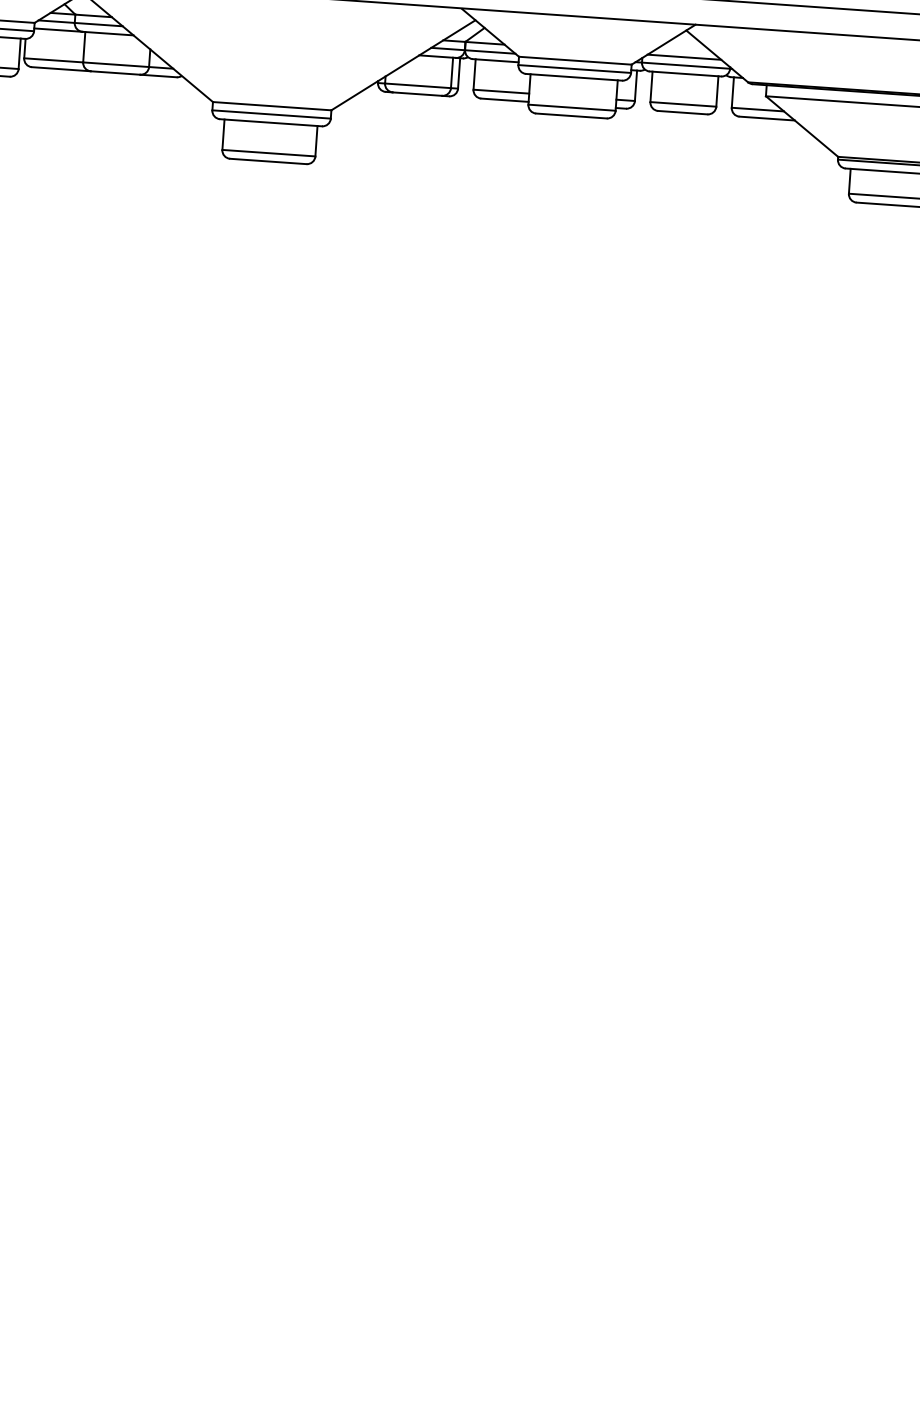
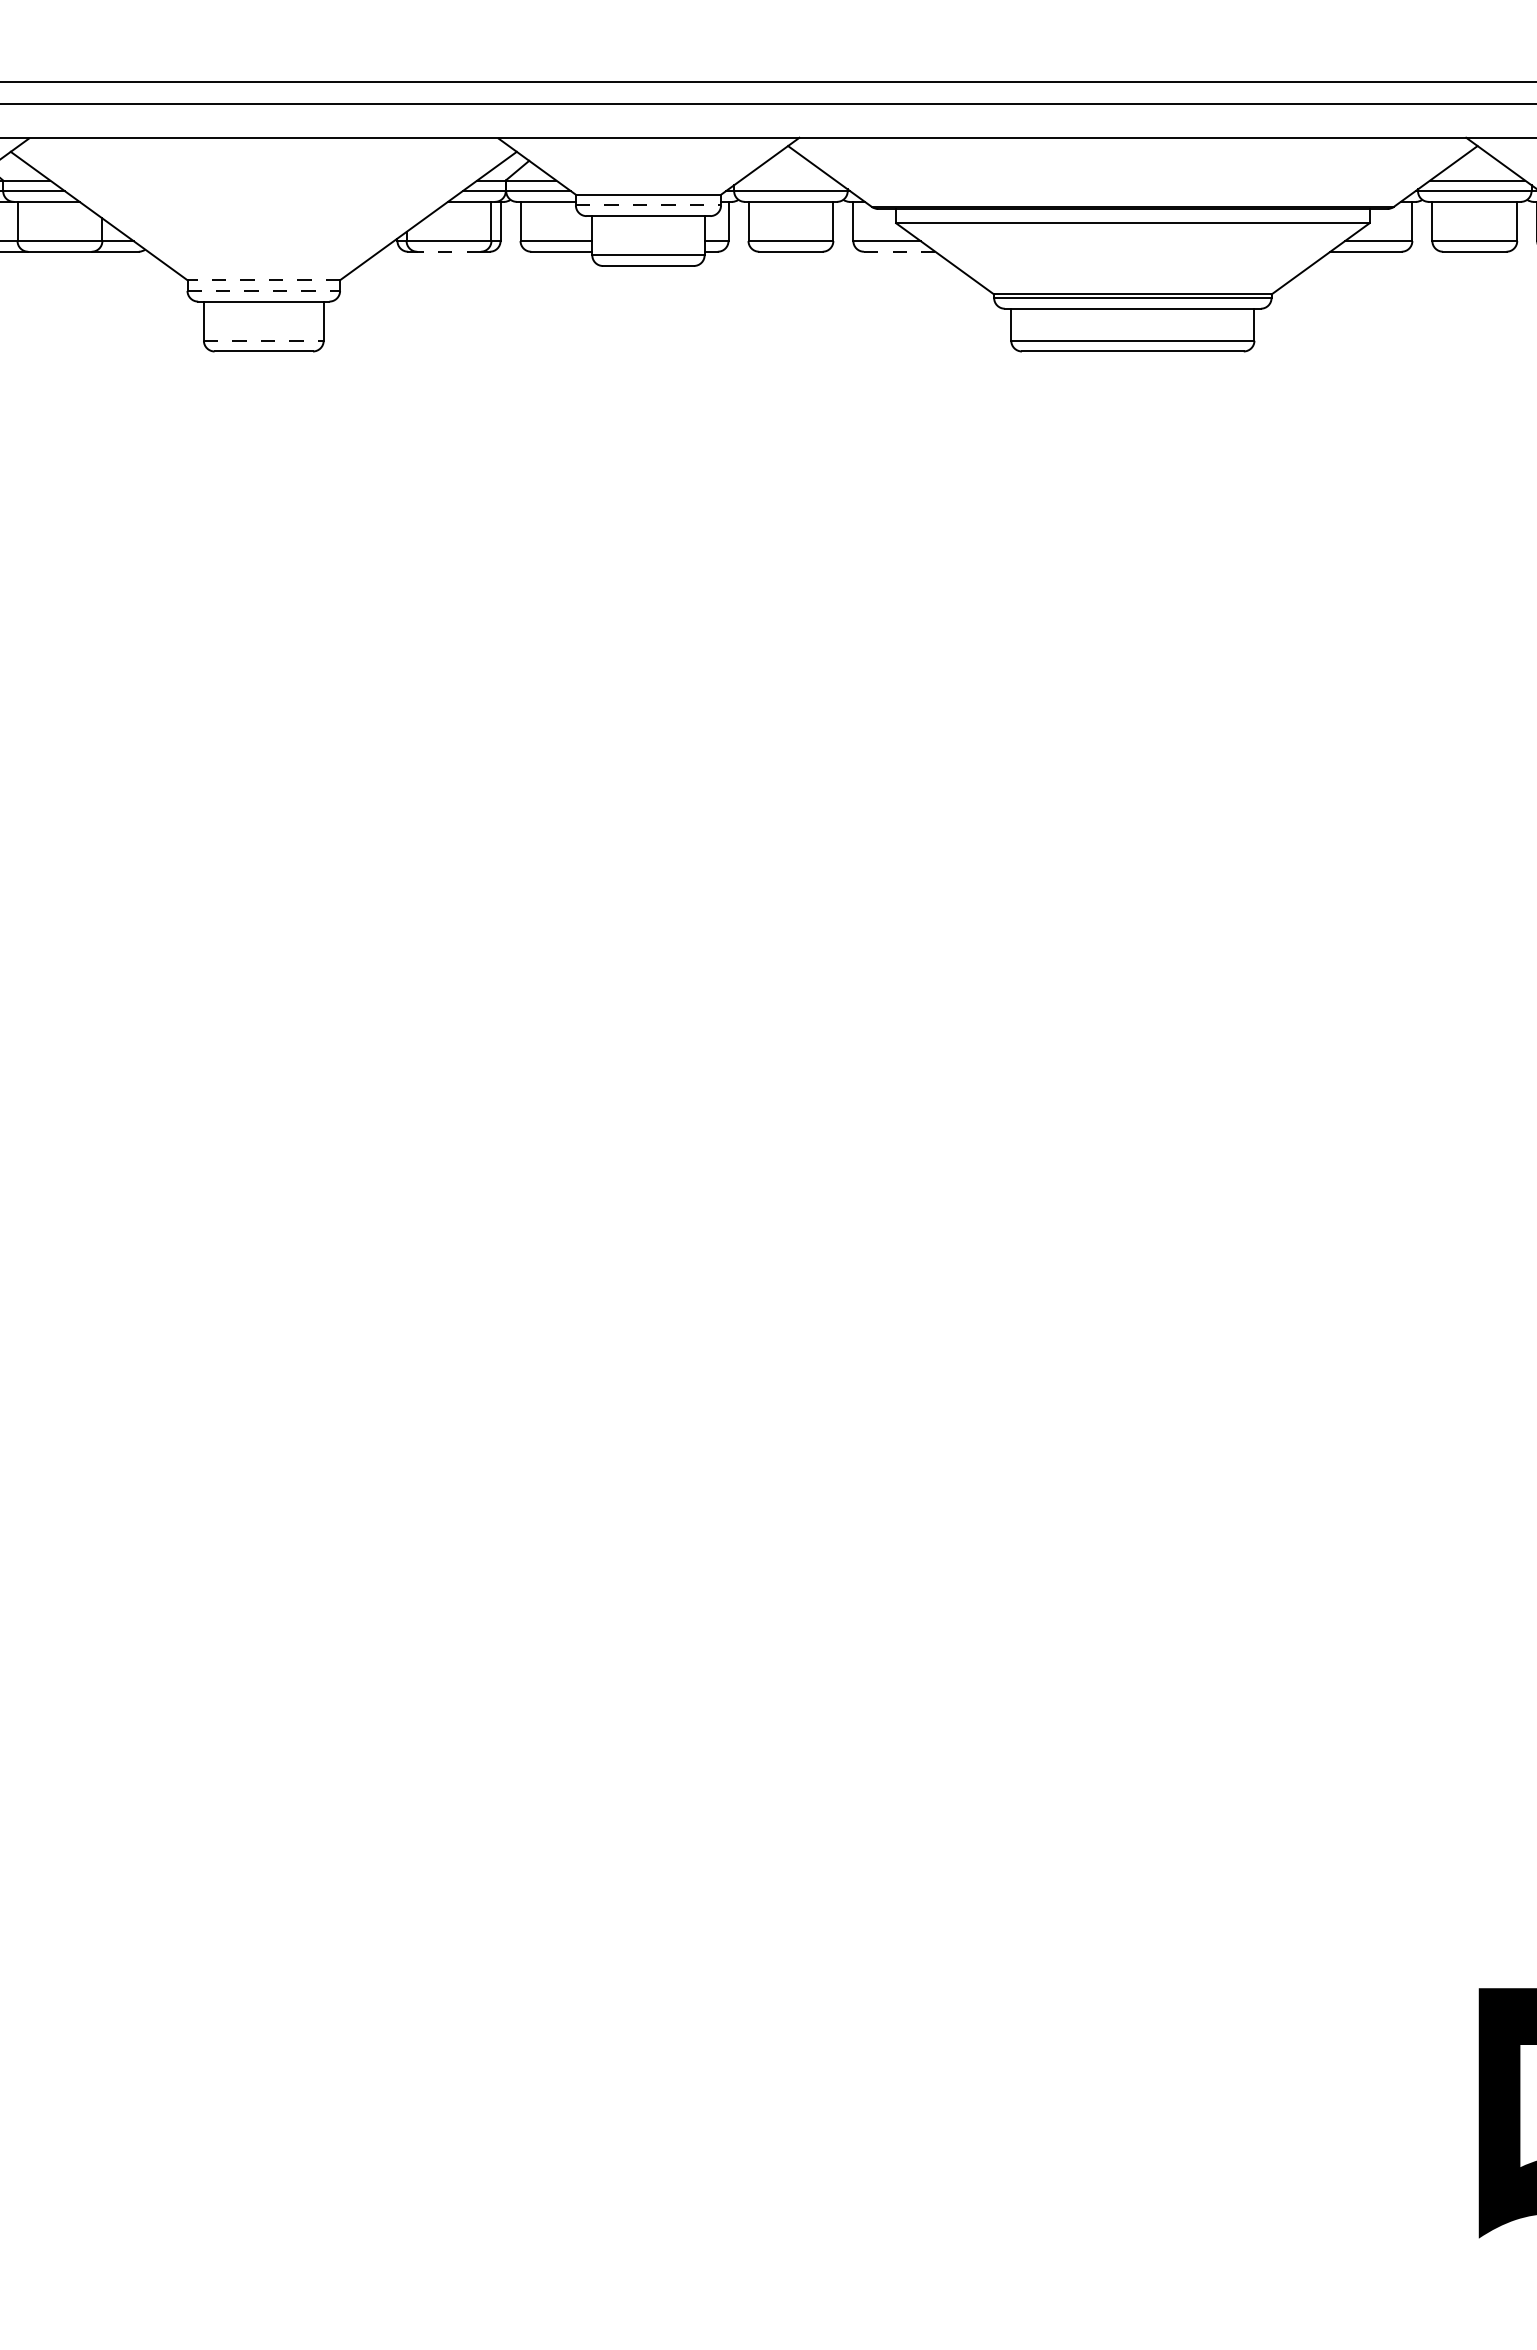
line: (683, 57) -> (787, 180), removed
line: (574, 69) -> (648, 205), solid -> dashed
line: (417, 93) -> (449, 251), solid -> dashed
line: (271, 106) -> (263, 280), solid -> dashed
line: (272, 114) -> (264, 290), solid -> dashed
line: (767, 118) -> (899, 251), solid -> dashed
line: (268, 152) -> (263, 340), solid -> dashed

